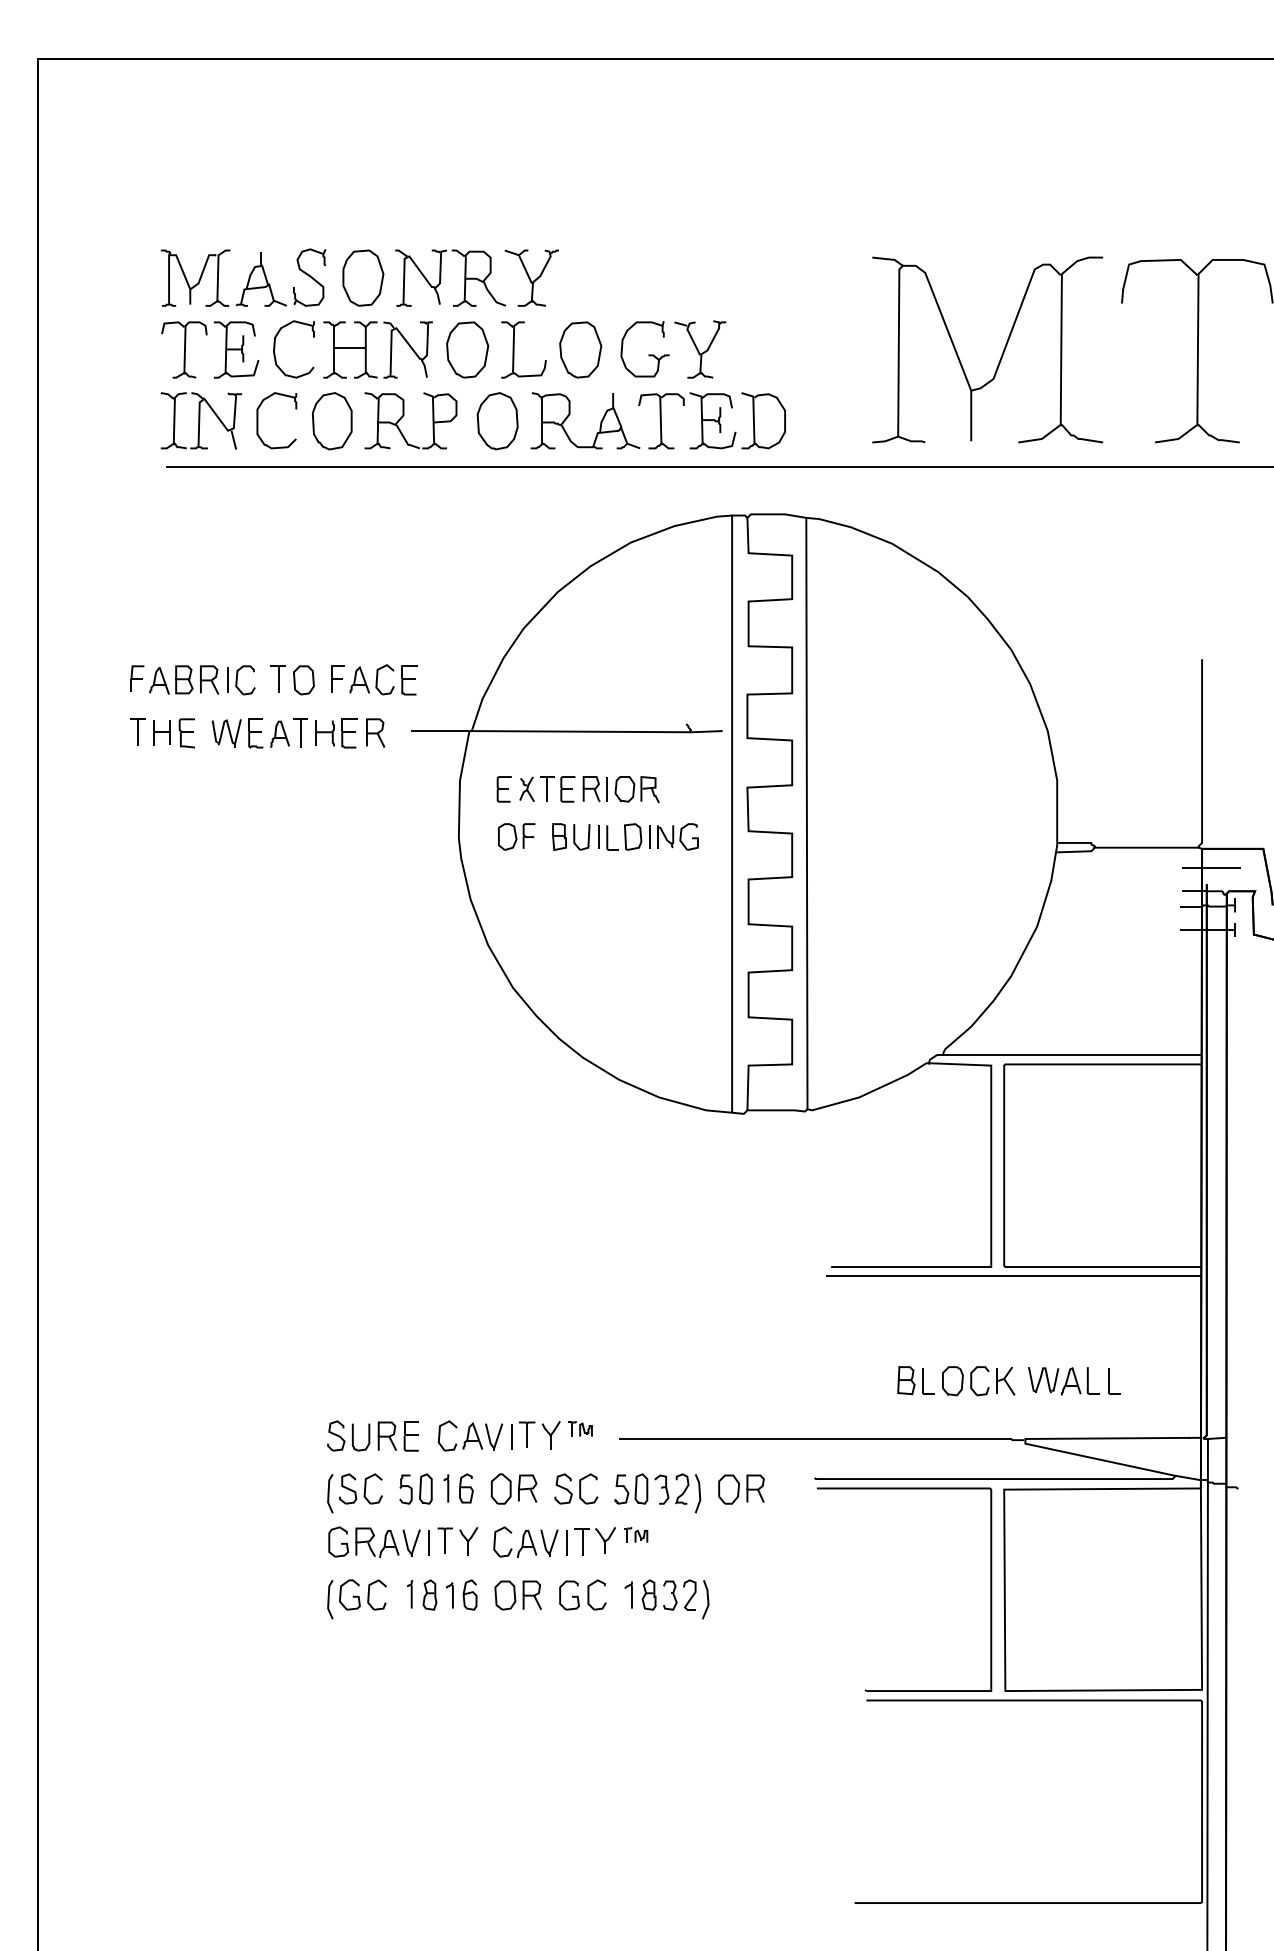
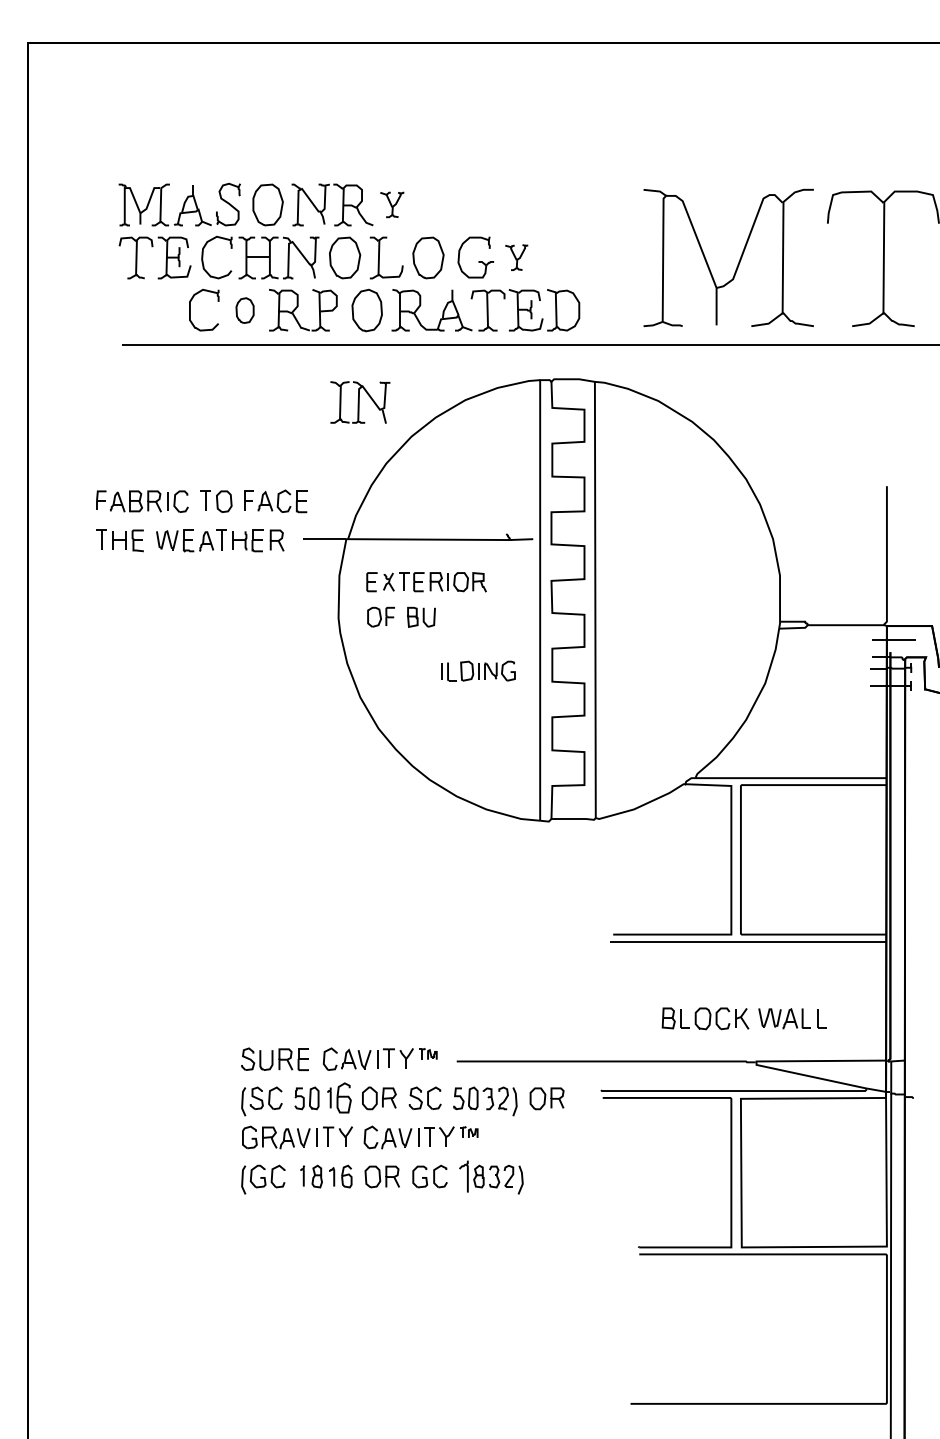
part: (531, 277) -> (392, 204), size x0.6
part: (700, 349) -> (516, 257), size x0.6
part: (201, 420) -> (360, 402), moved
part: (331, 421) -> (244, 310), size x0.6
part: (648, 836) -> (478, 670), moved
part: (466, 1488) -> (344, 1097), size x1.4
part: (628, 1594) -> (463, 1176), size x1.6

